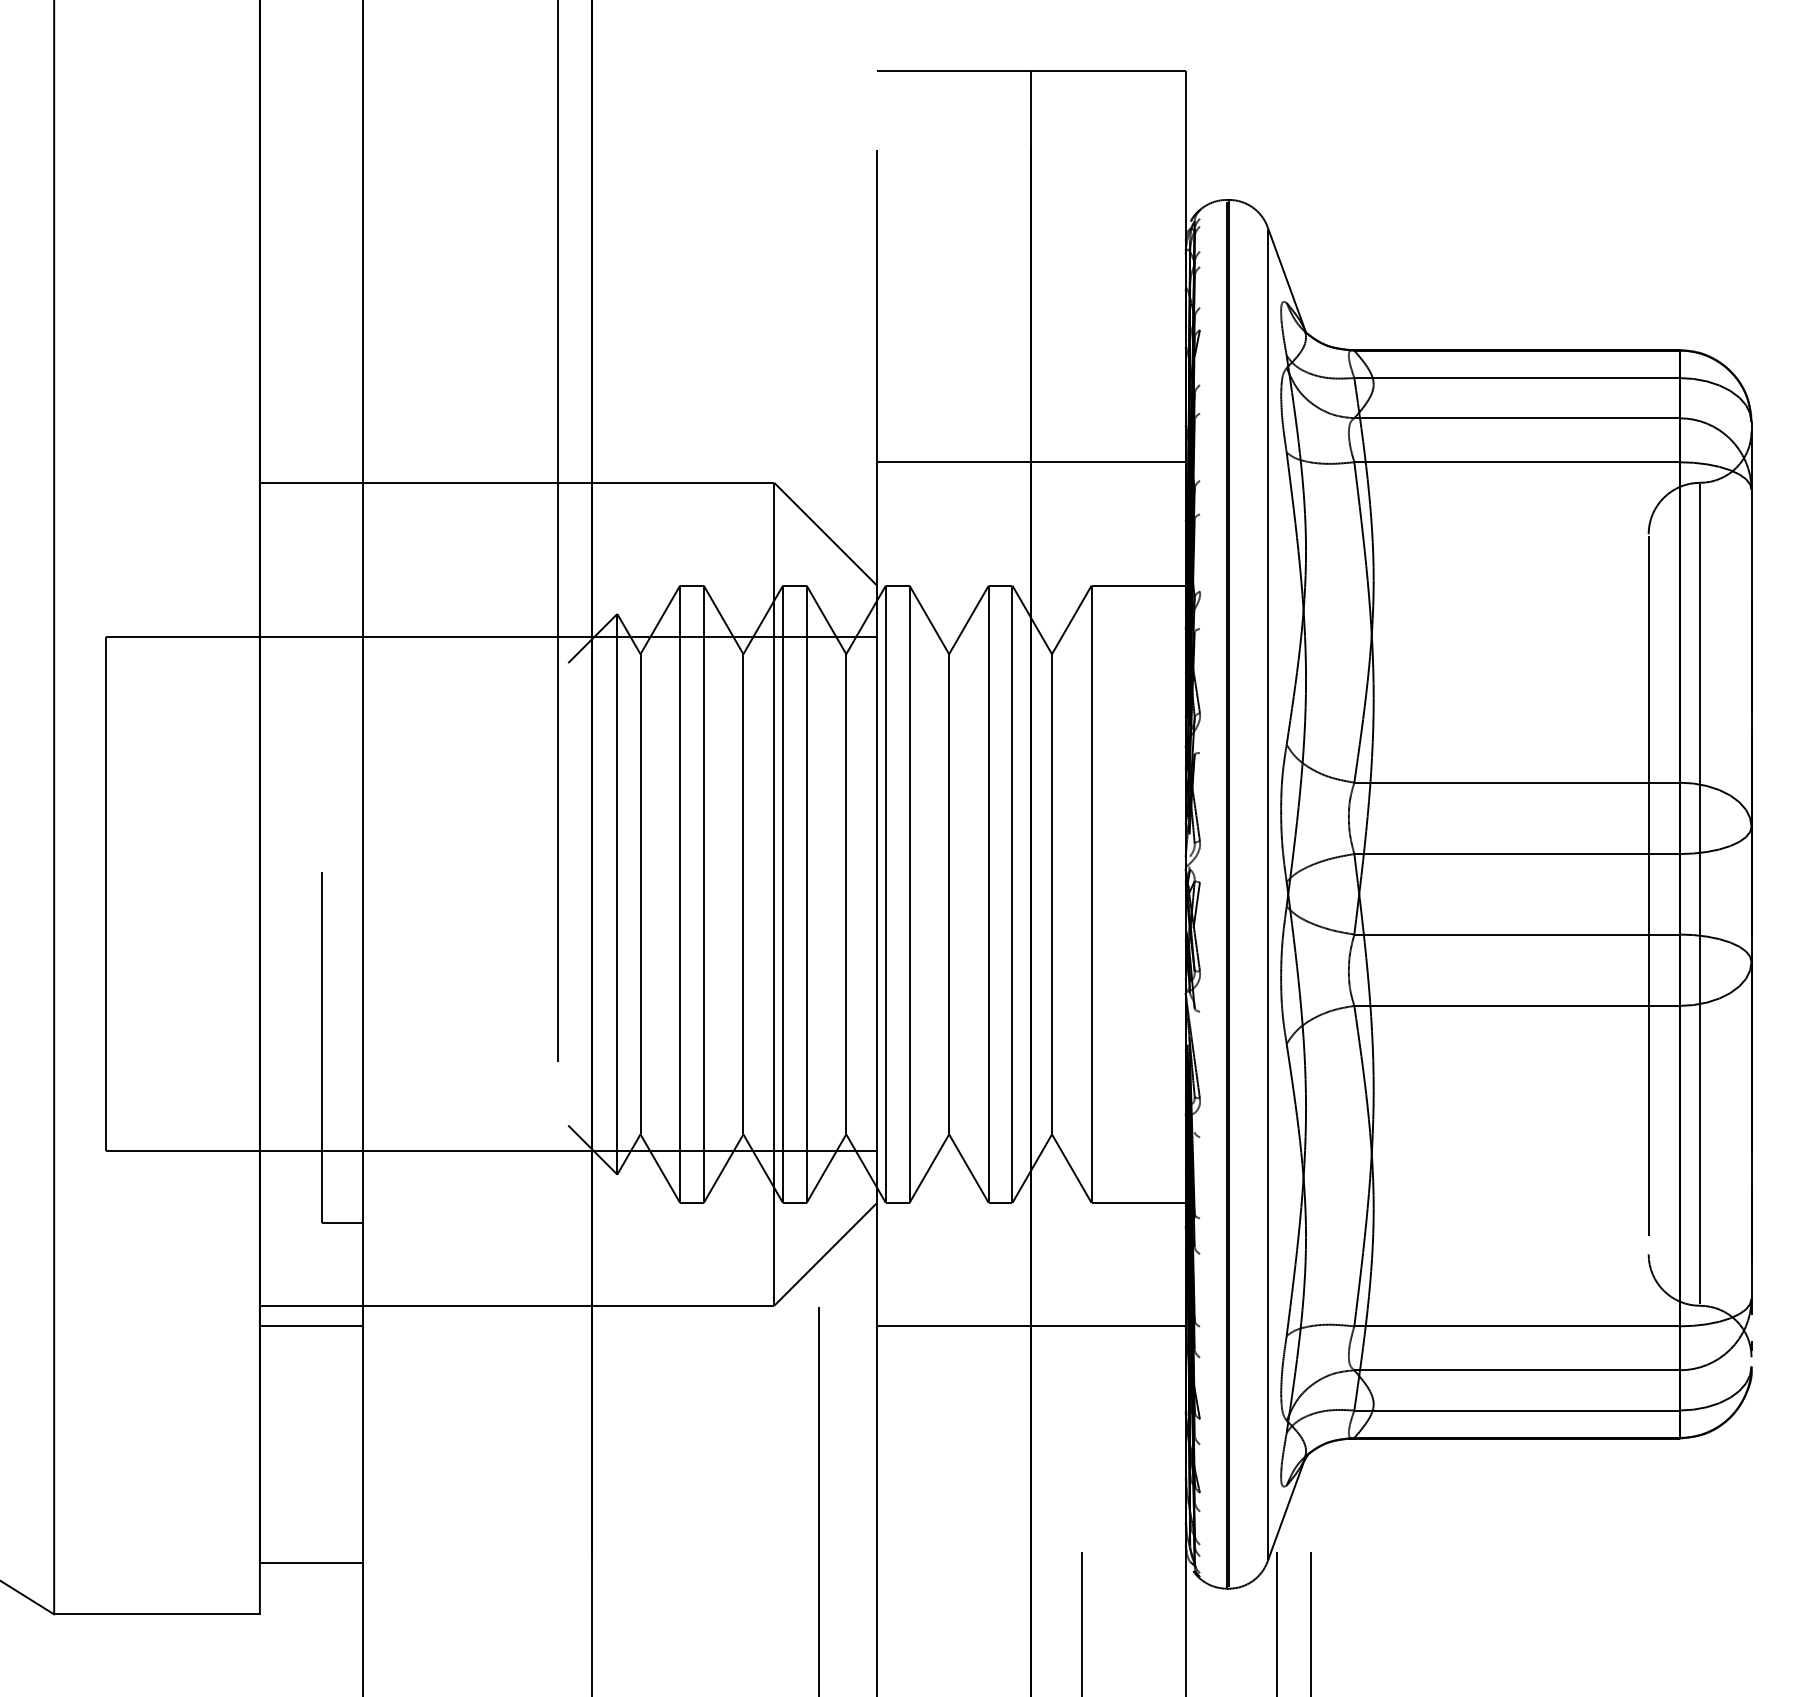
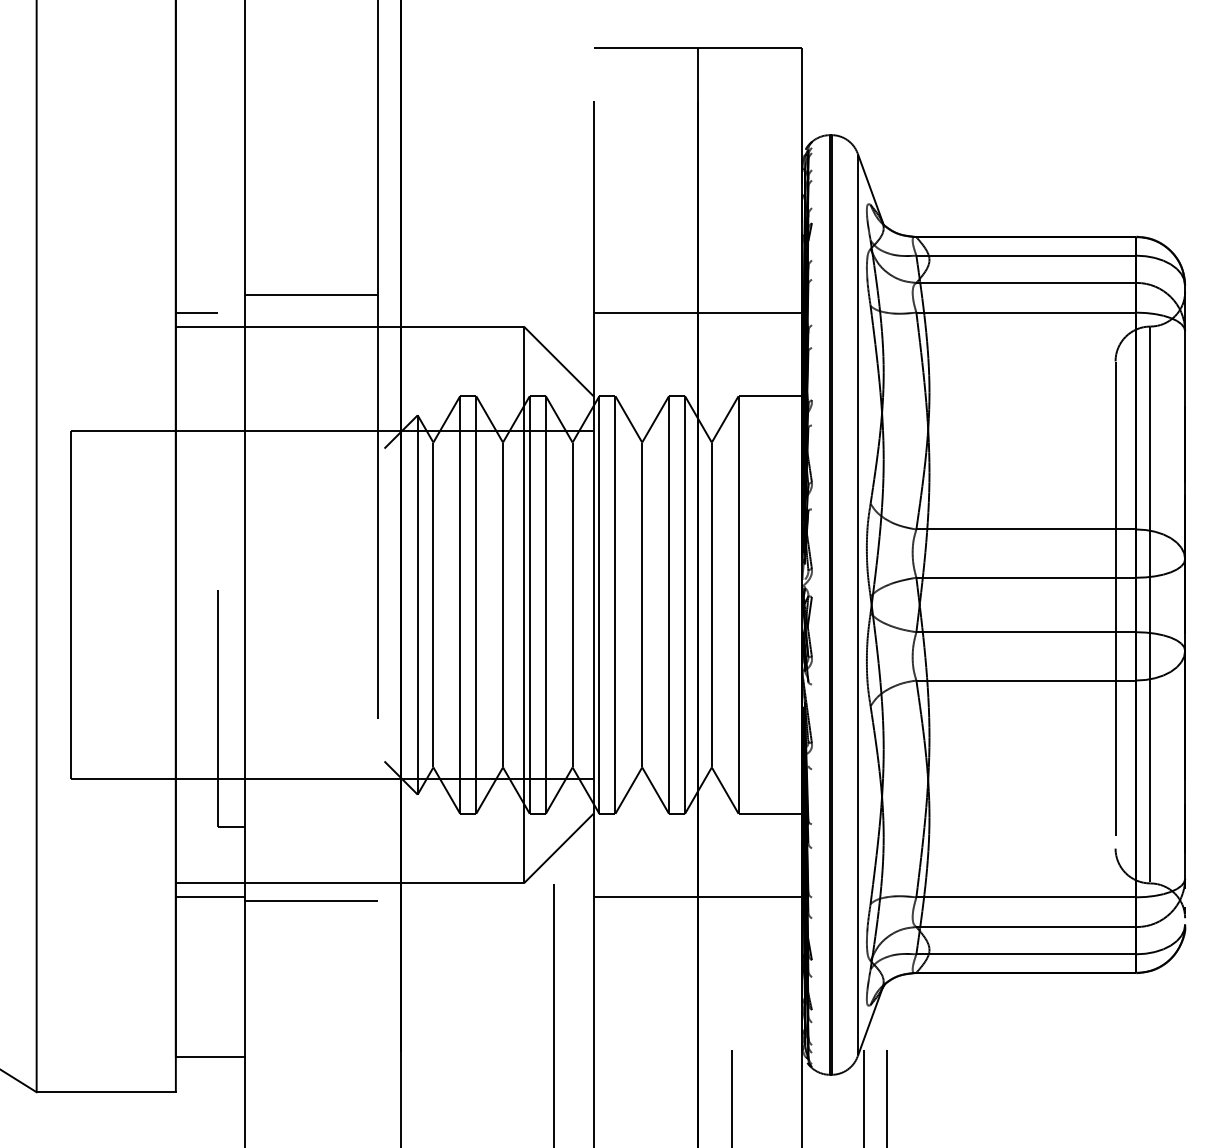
line: (460, 435) -> (311, 294), added
line: (290, 462) -> (196, 312), added
line: (460, 1331) -> (311, 900), added

